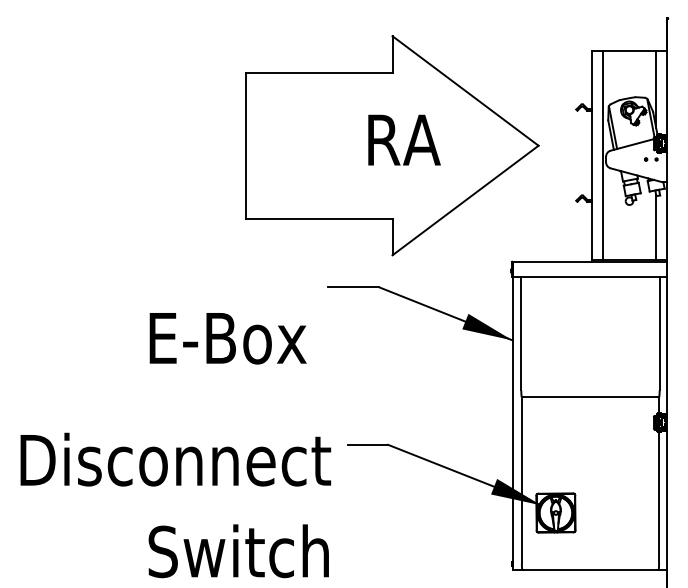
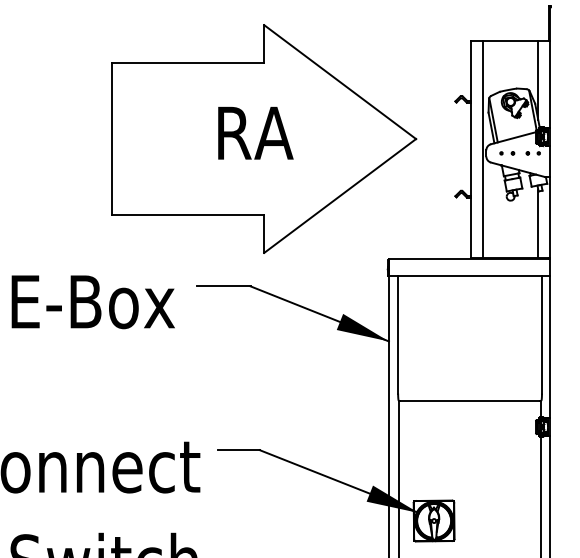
text: (404, 139) -> (255, 132), moved
part: (625, 159) -> (506, 153), added
text: (227, 338) -> (92, 302), moved

